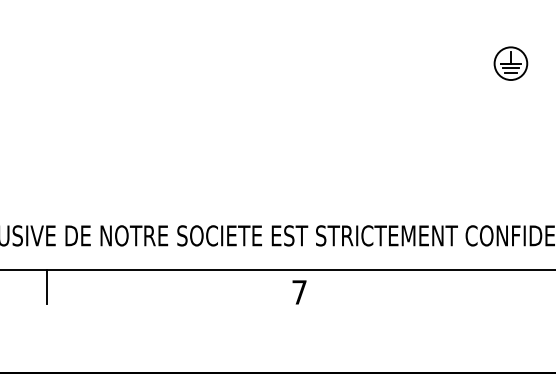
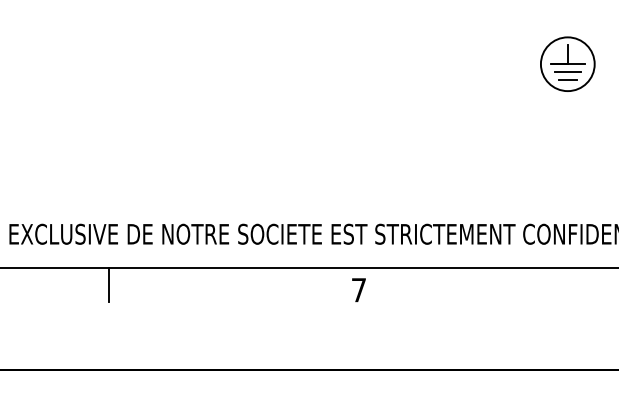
part: (510, 63) -> (567, 63), size x1.67

